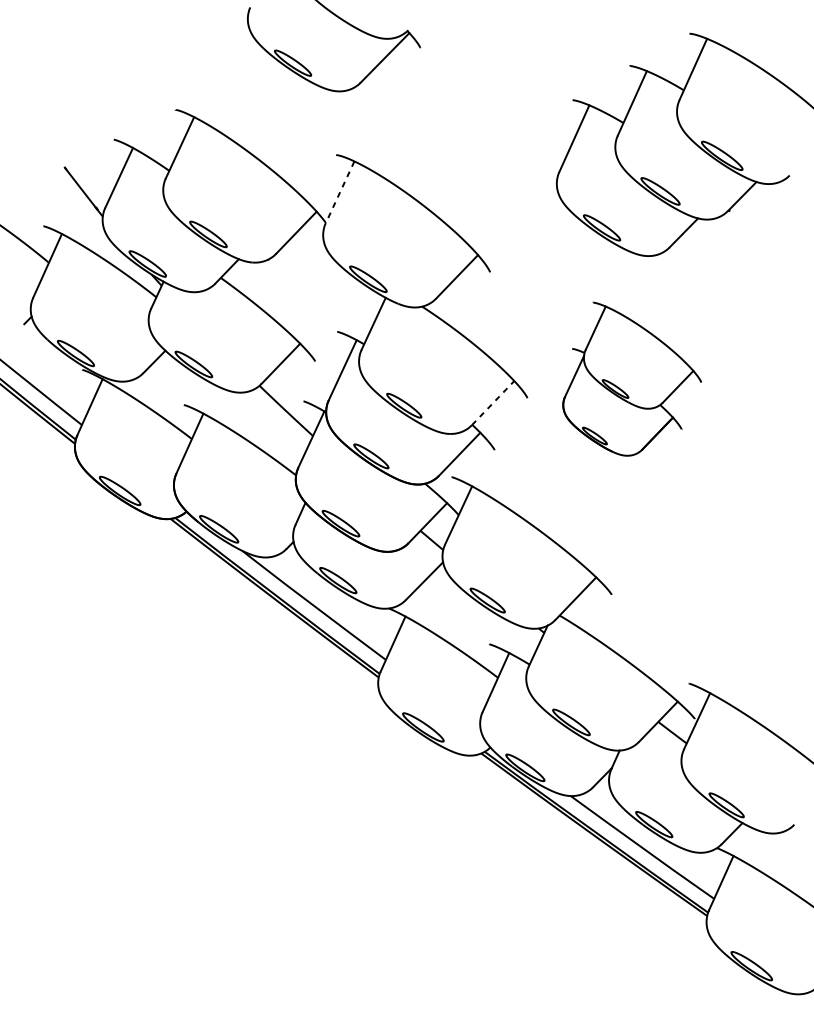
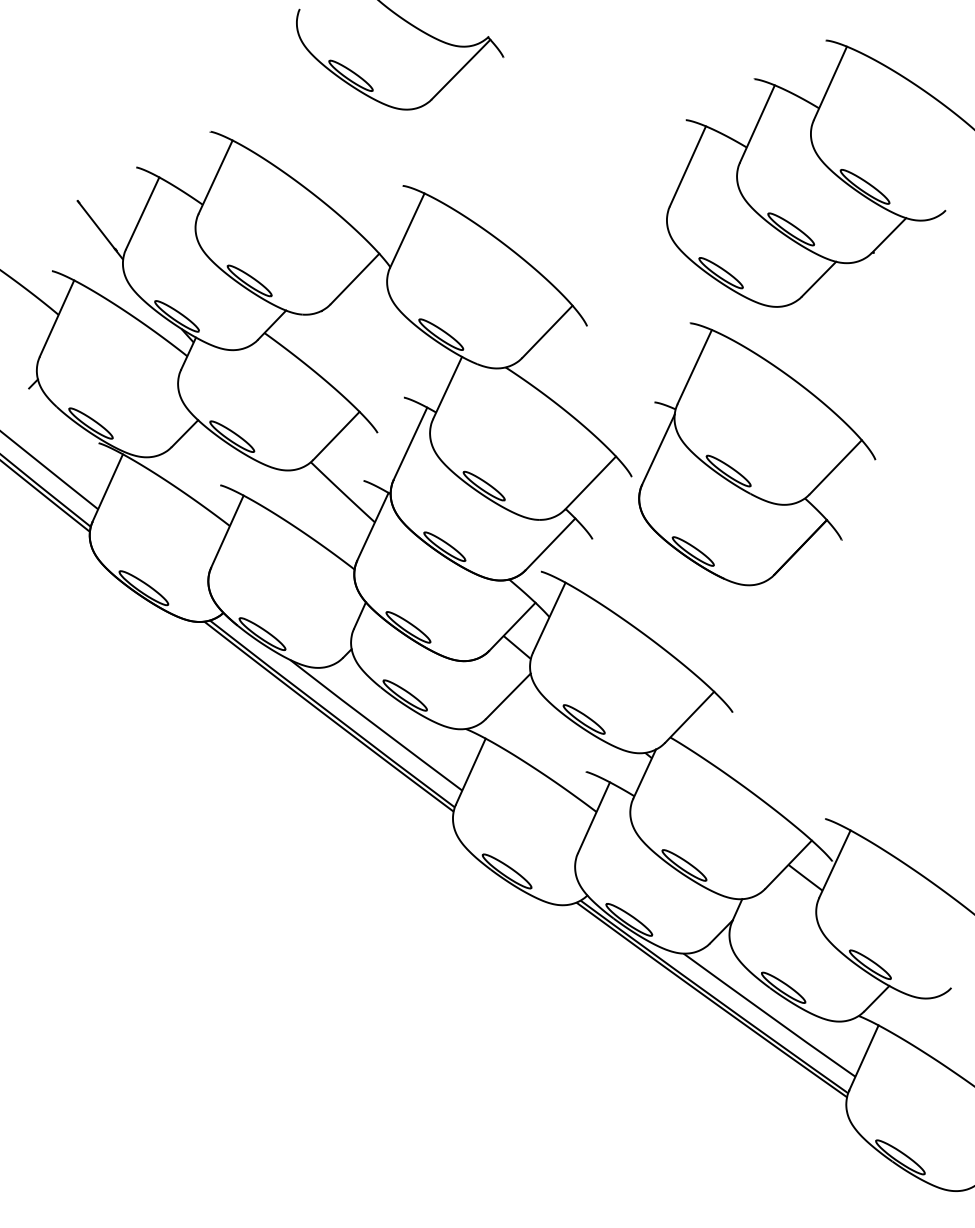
line: (340, 192) -> (407, 230), dashed -> solid
part: (632, 379) -> (757, 454), size x1.43
line: (492, 402) -> (590, 482), dashed -> solid

